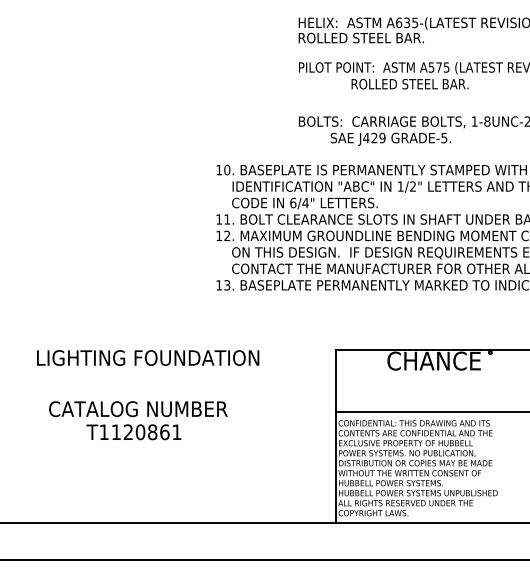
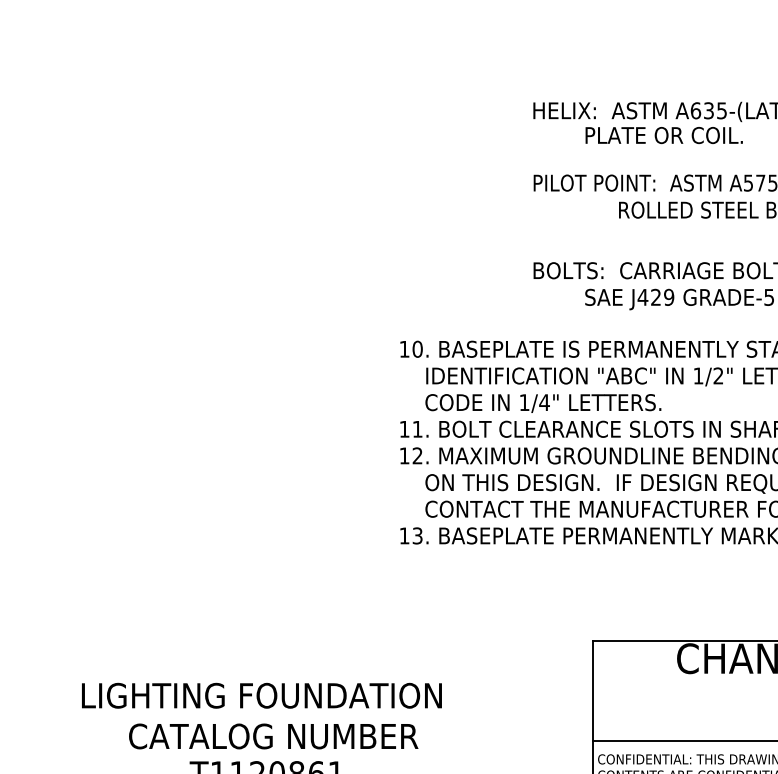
text: (363, 37) -> (638, 134), ROLLED STEEL BAR. -> PLATE OR COIL.
text: (293, 202) -> (524, 401), 6/4" -> 1/4"
text: (148, 357) -> (262, 694), moved

